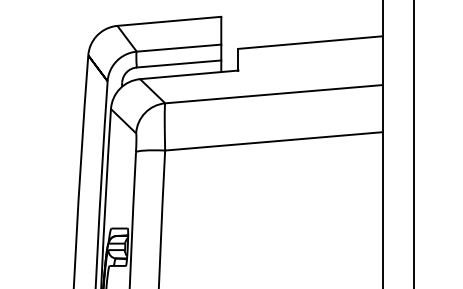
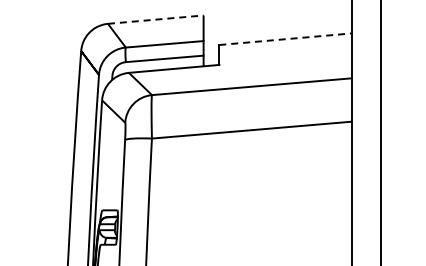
line: (169, 21) -> (155, 19), solid -> dashed
line: (310, 42) -> (285, 39), solid -> dashed

